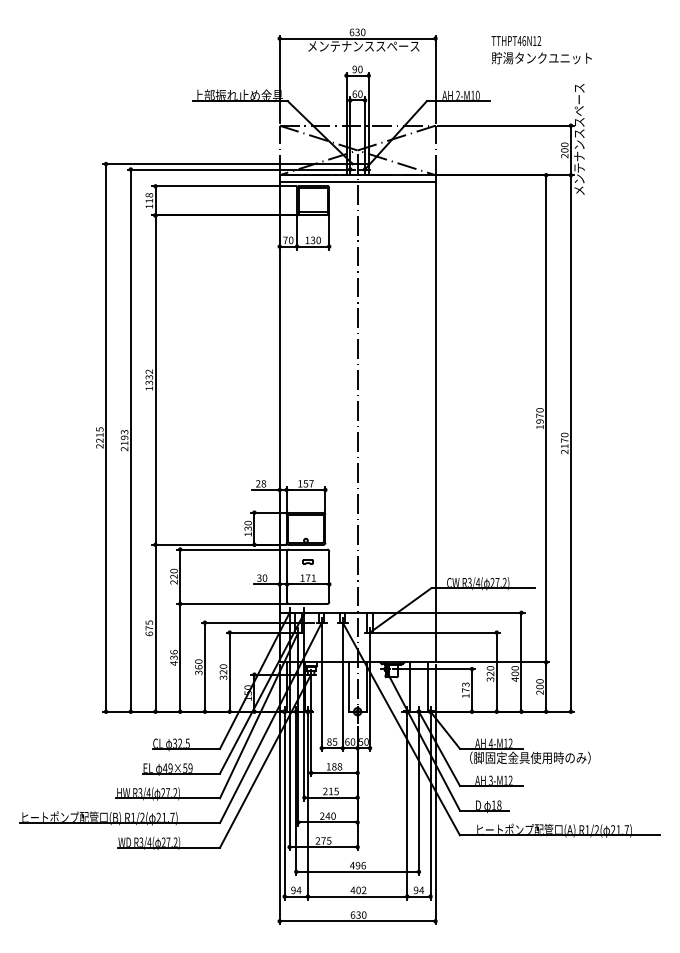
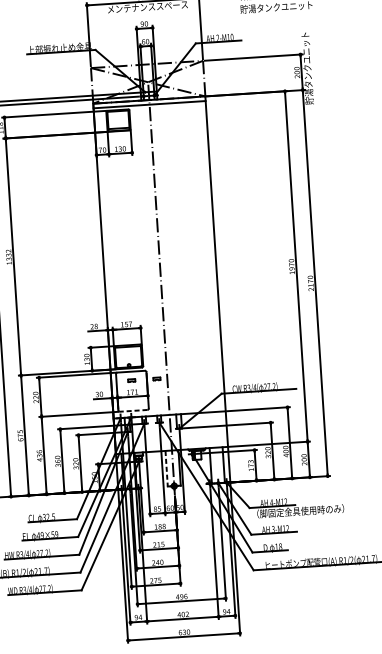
text: (579, 139) -> (307, 64), メンテナンススペース -> 貯湯タンクユニット
part: (342, 561) -> (156, 378), added
line: (307, 603) -> (133, 410), solid -> dashed
line: (348, 687) -> (166, 469), solid -> dashed

